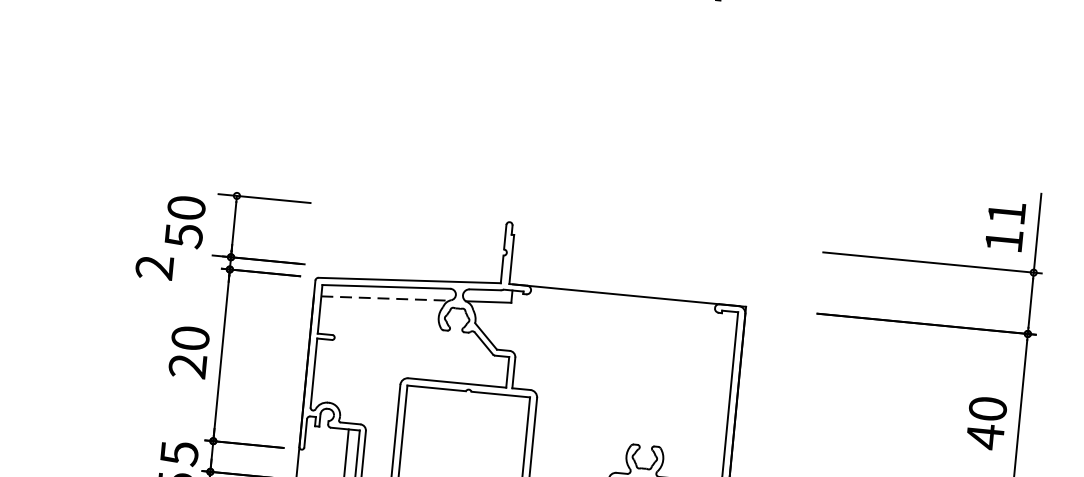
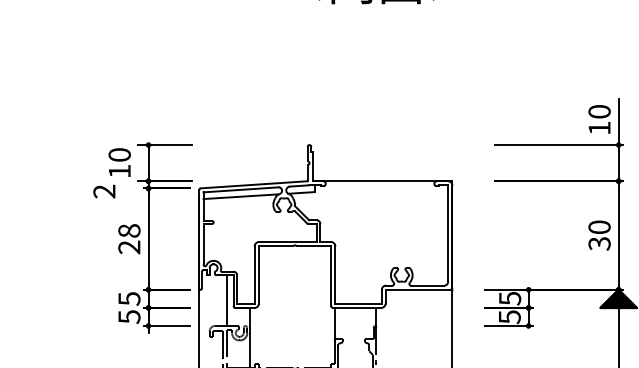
text: (1006, 212) -> (599, 111), 11 -> 10
text: (183, 235) -> (119, 171), 50 -> 10
line: (386, 298) -> (241, 196), dashed -> solid
text: (190, 337) -> (129, 230), 20 -> 28
text: (985, 436) -> (599, 243), 40 -> 30

